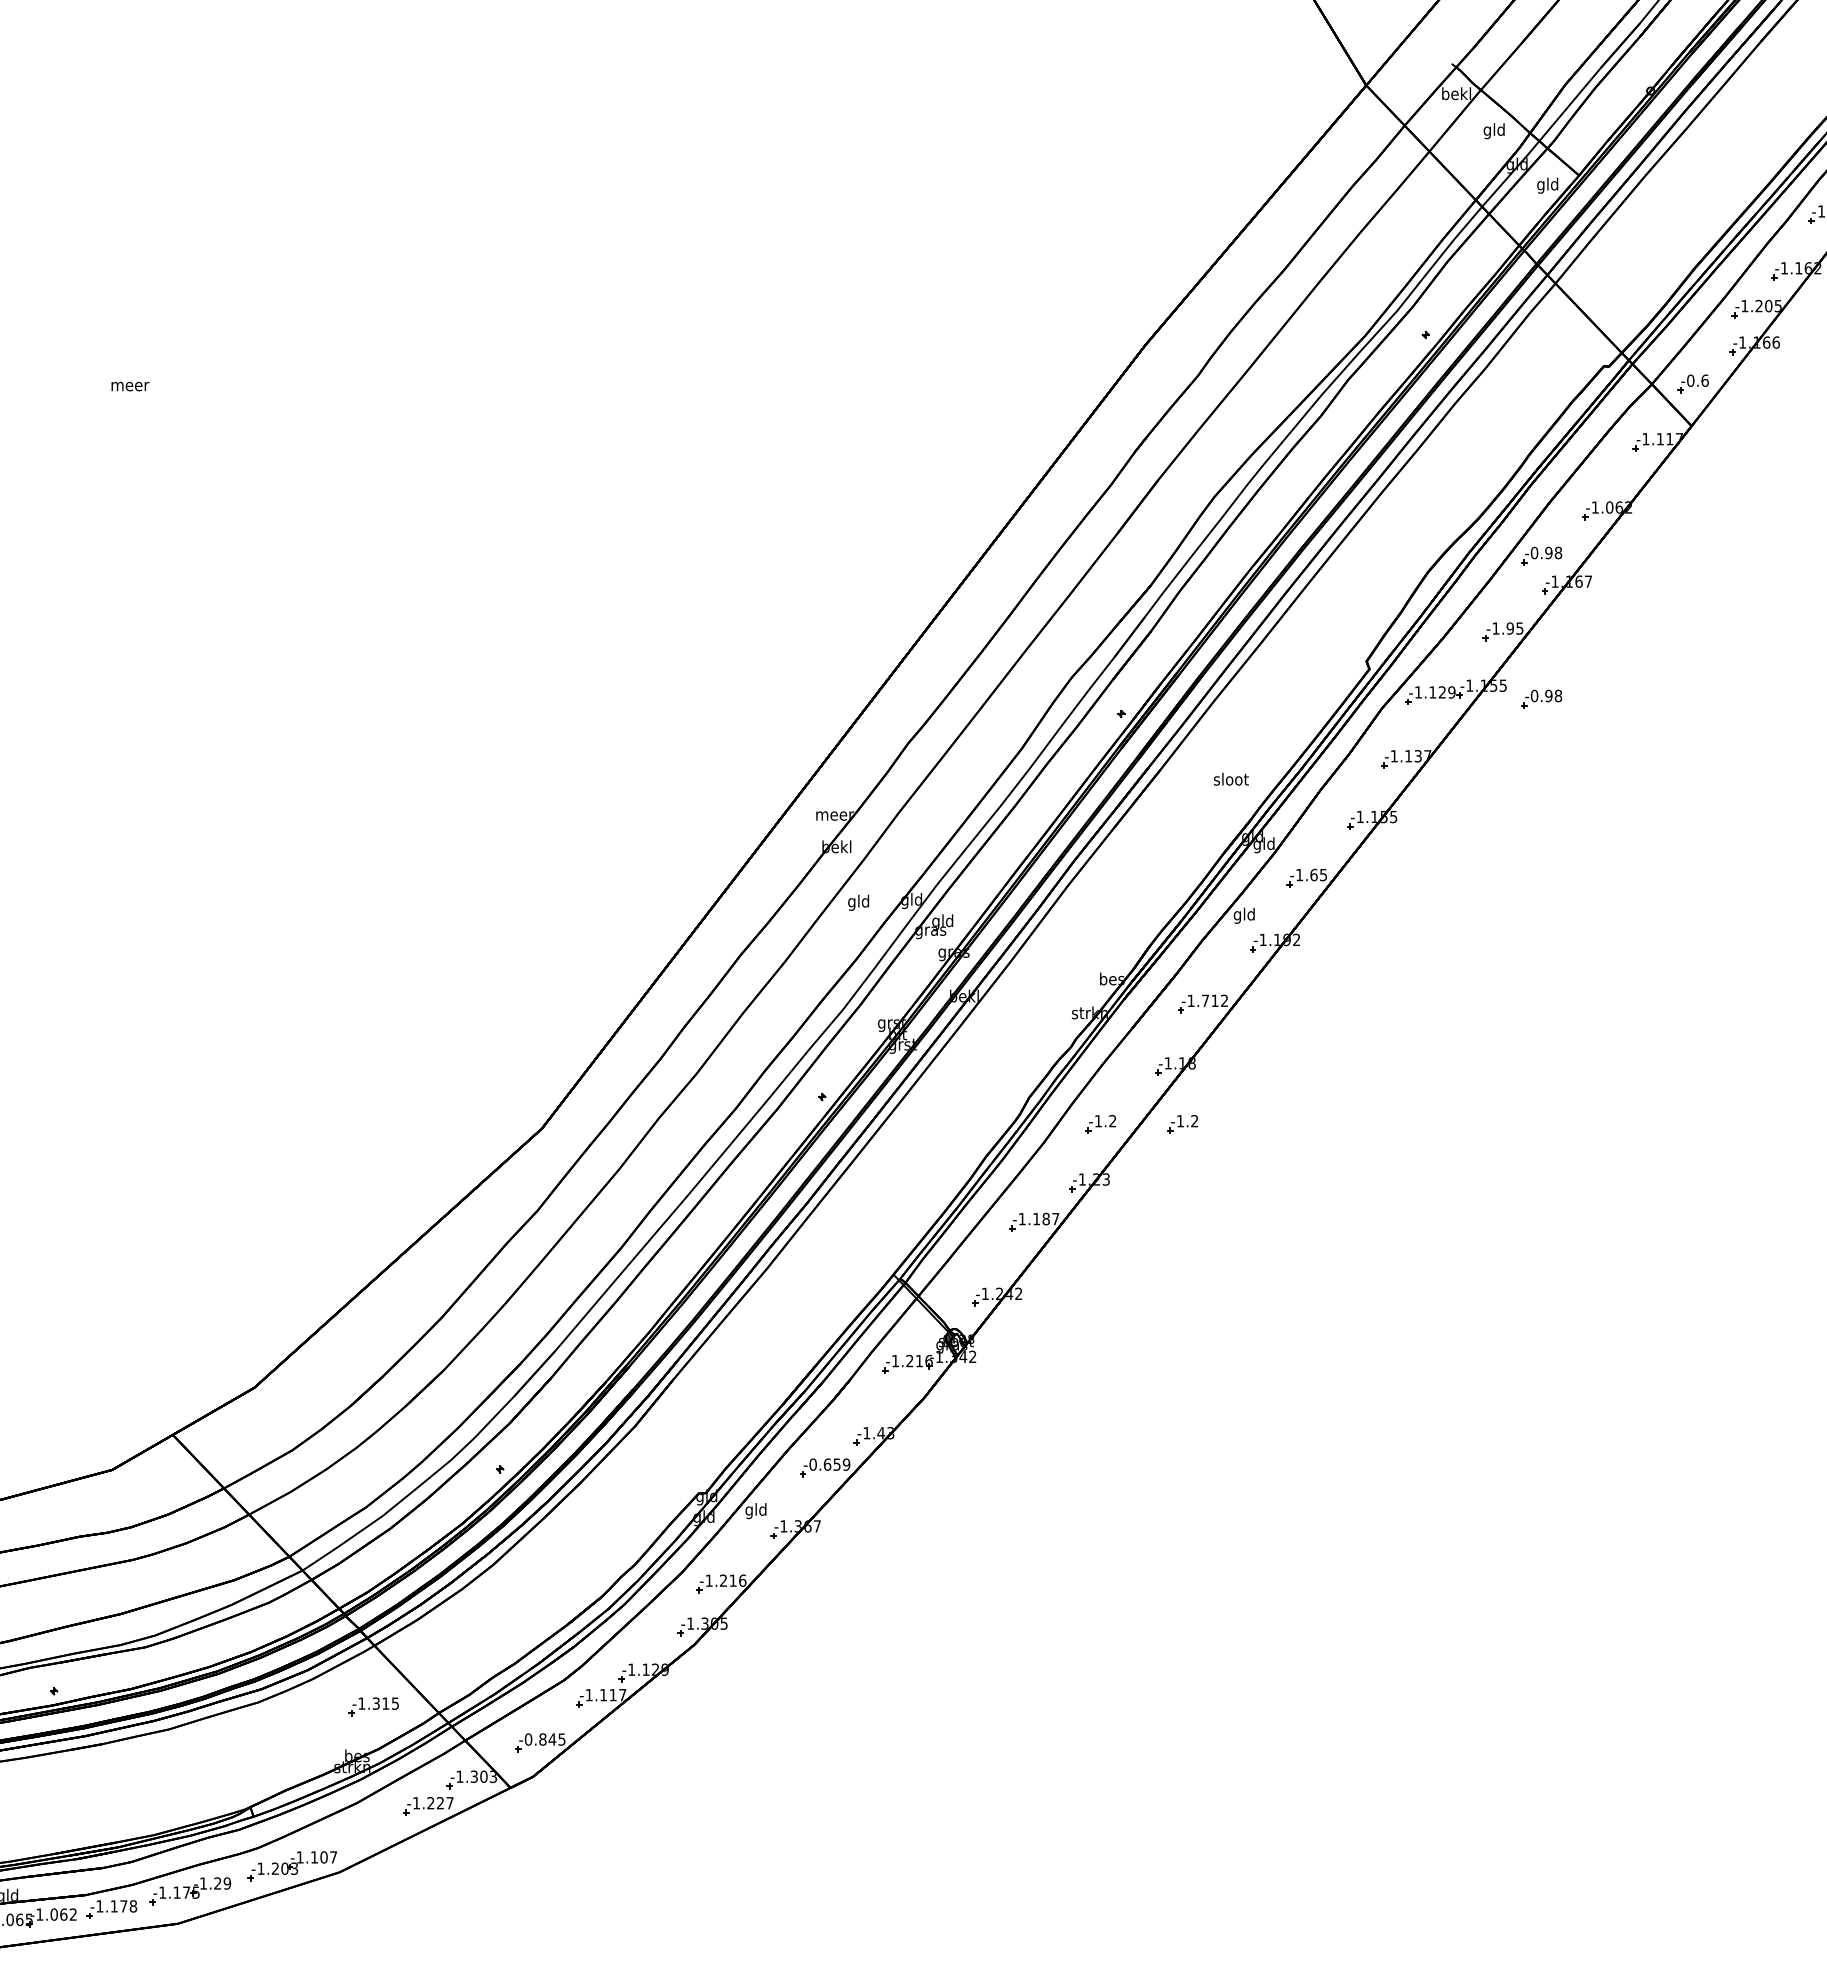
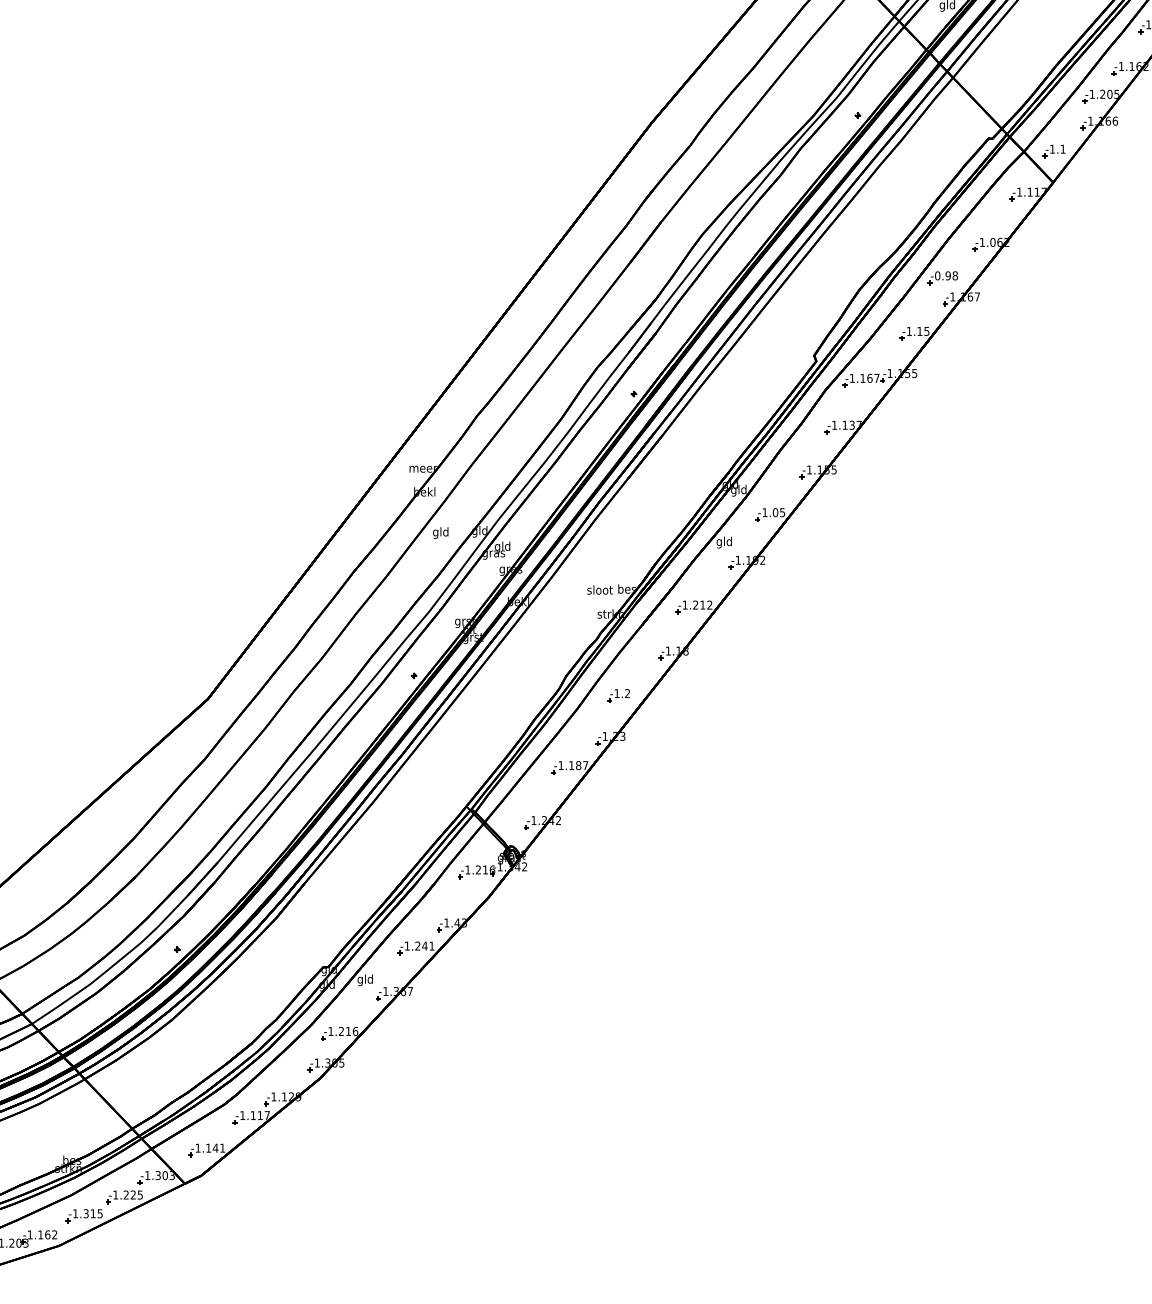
text: (1697, 380) -> (1057, 149), -0.6 -> -1.1
text: (1510, 628) -> (920, 331), -1.95 -> -1.15
text: (1446, 692) -> (872, 378), -1.129 -> -1.167
part: (1541, 698) -> (942, 382), removed
text: (1230, 779) -> (599, 590), moved
text: (1313, 874) -> (775, 512), -1.65 -> -1.05
text: (1204, 1000) -> (695, 604), -1.712 -> -1.212
part: (1182, 1124) -> (678, 696), removed
text: (829, 1464) -> (419, 946), -0.659 -> -1.241
part: (373, 1706) -> (84, 1215), moved
text: (544, 1739) -> (209, 1148), -0.845 -> -1.141
text: (449, 1803) -> (139, 1195), -1.227 -> -1.225
text: (328, 1857) -> (51, 1234), -1.107 -> -1.162

